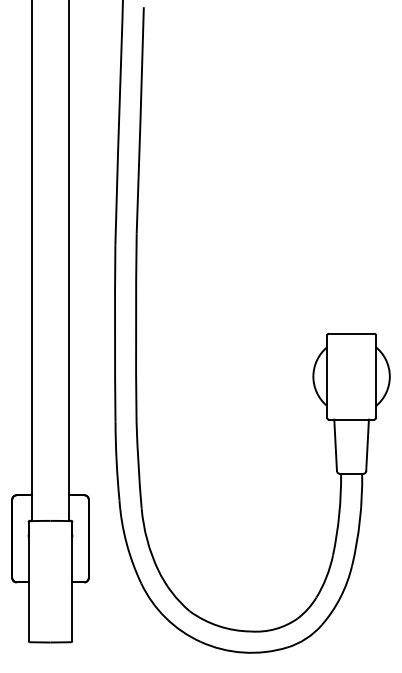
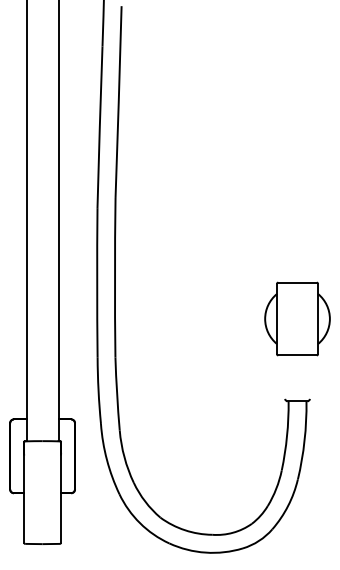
line: (335, 444) -> (283, 376), removed
line: (366, 444) -> (310, 376), removed

